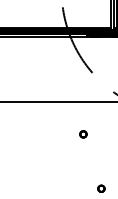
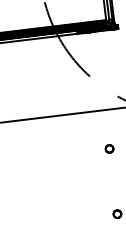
part: (83, 134) -> (109, 149), moved

